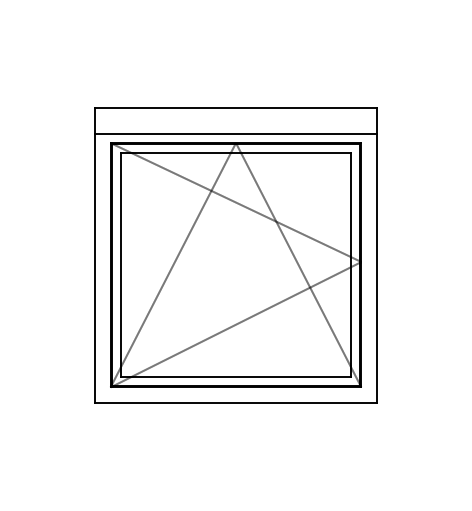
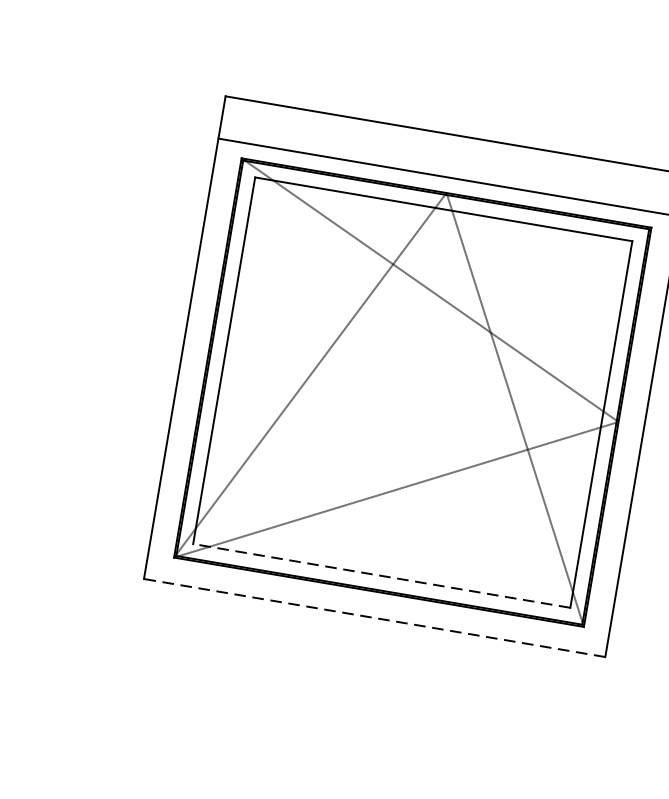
line: (235, 377) -> (380, 575), solid -> dashed
line: (235, 403) -> (373, 618), solid -> dashed

